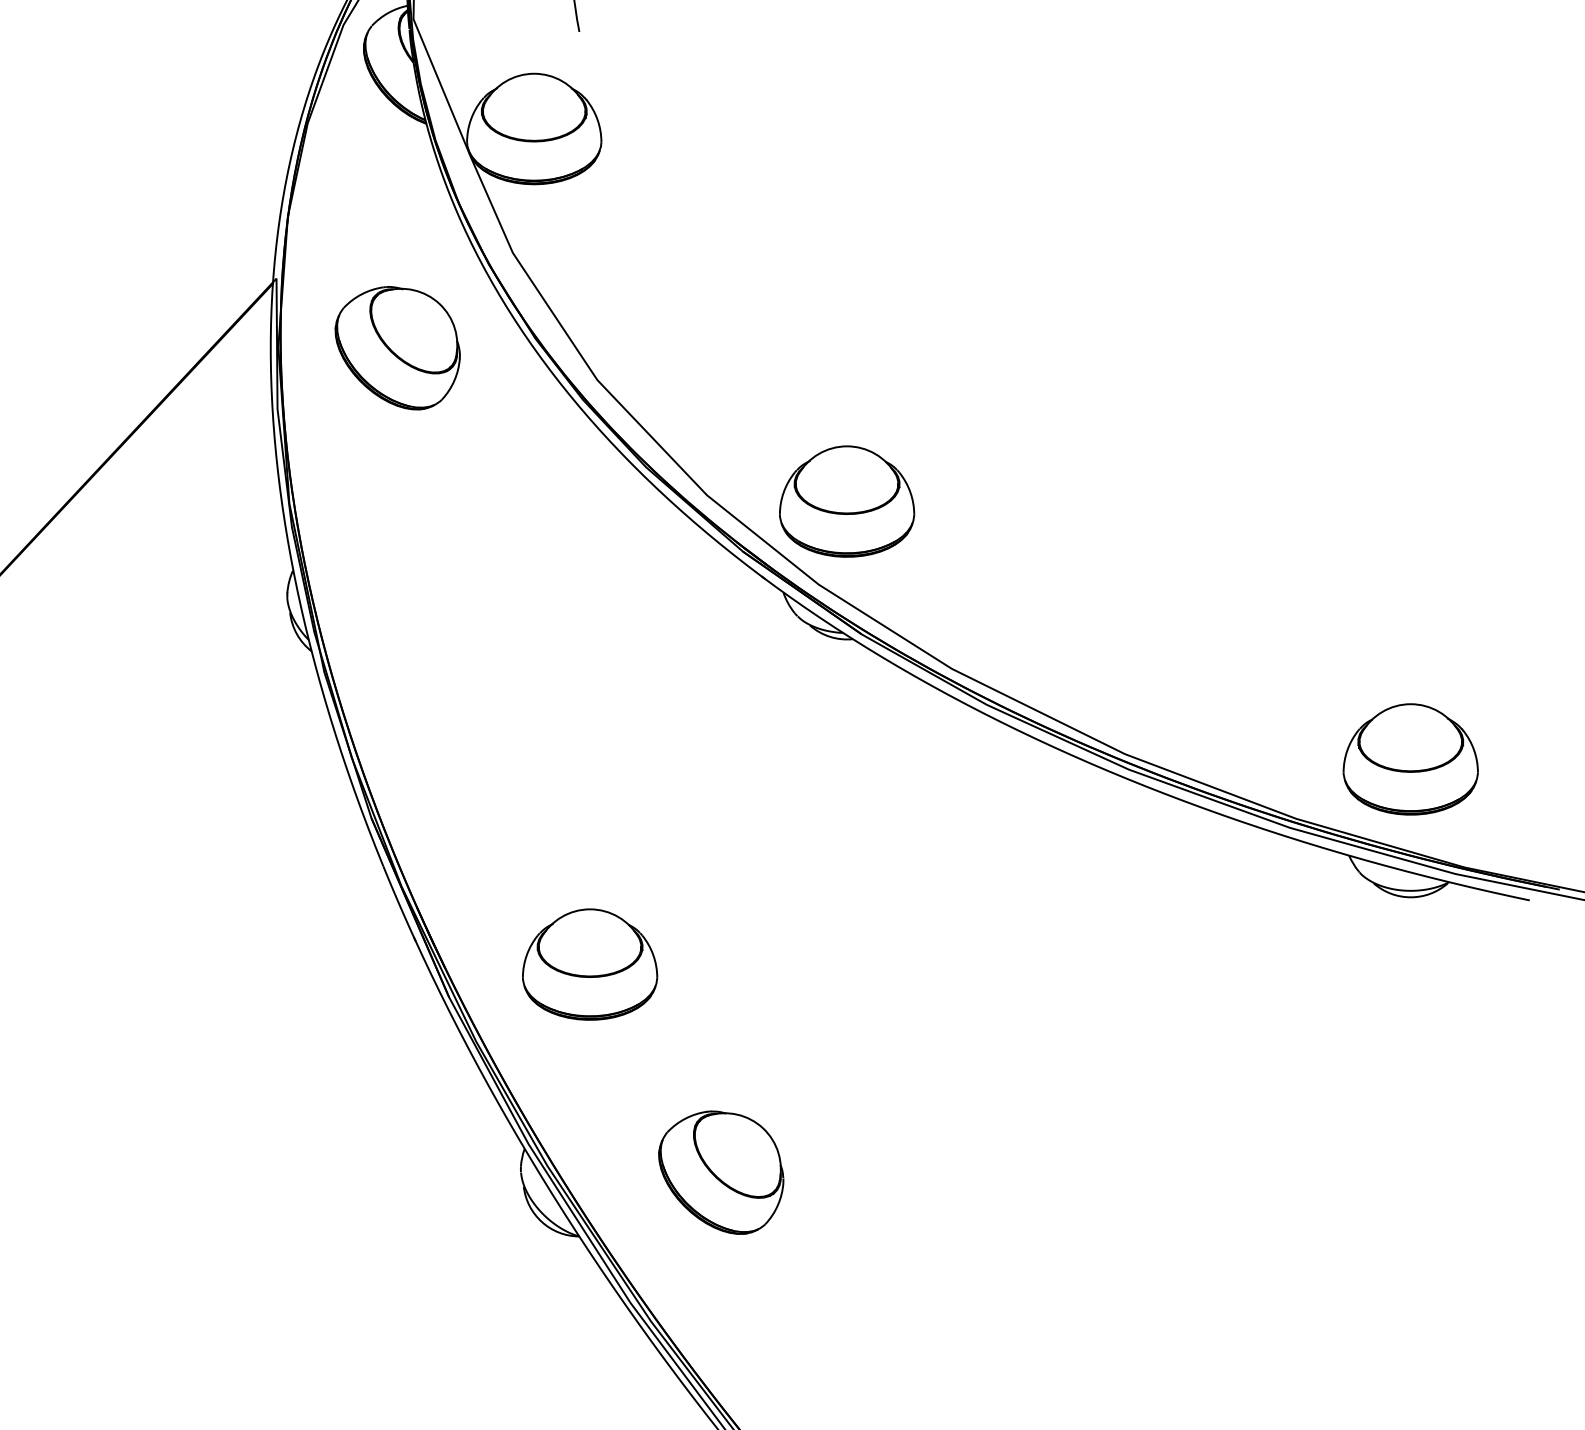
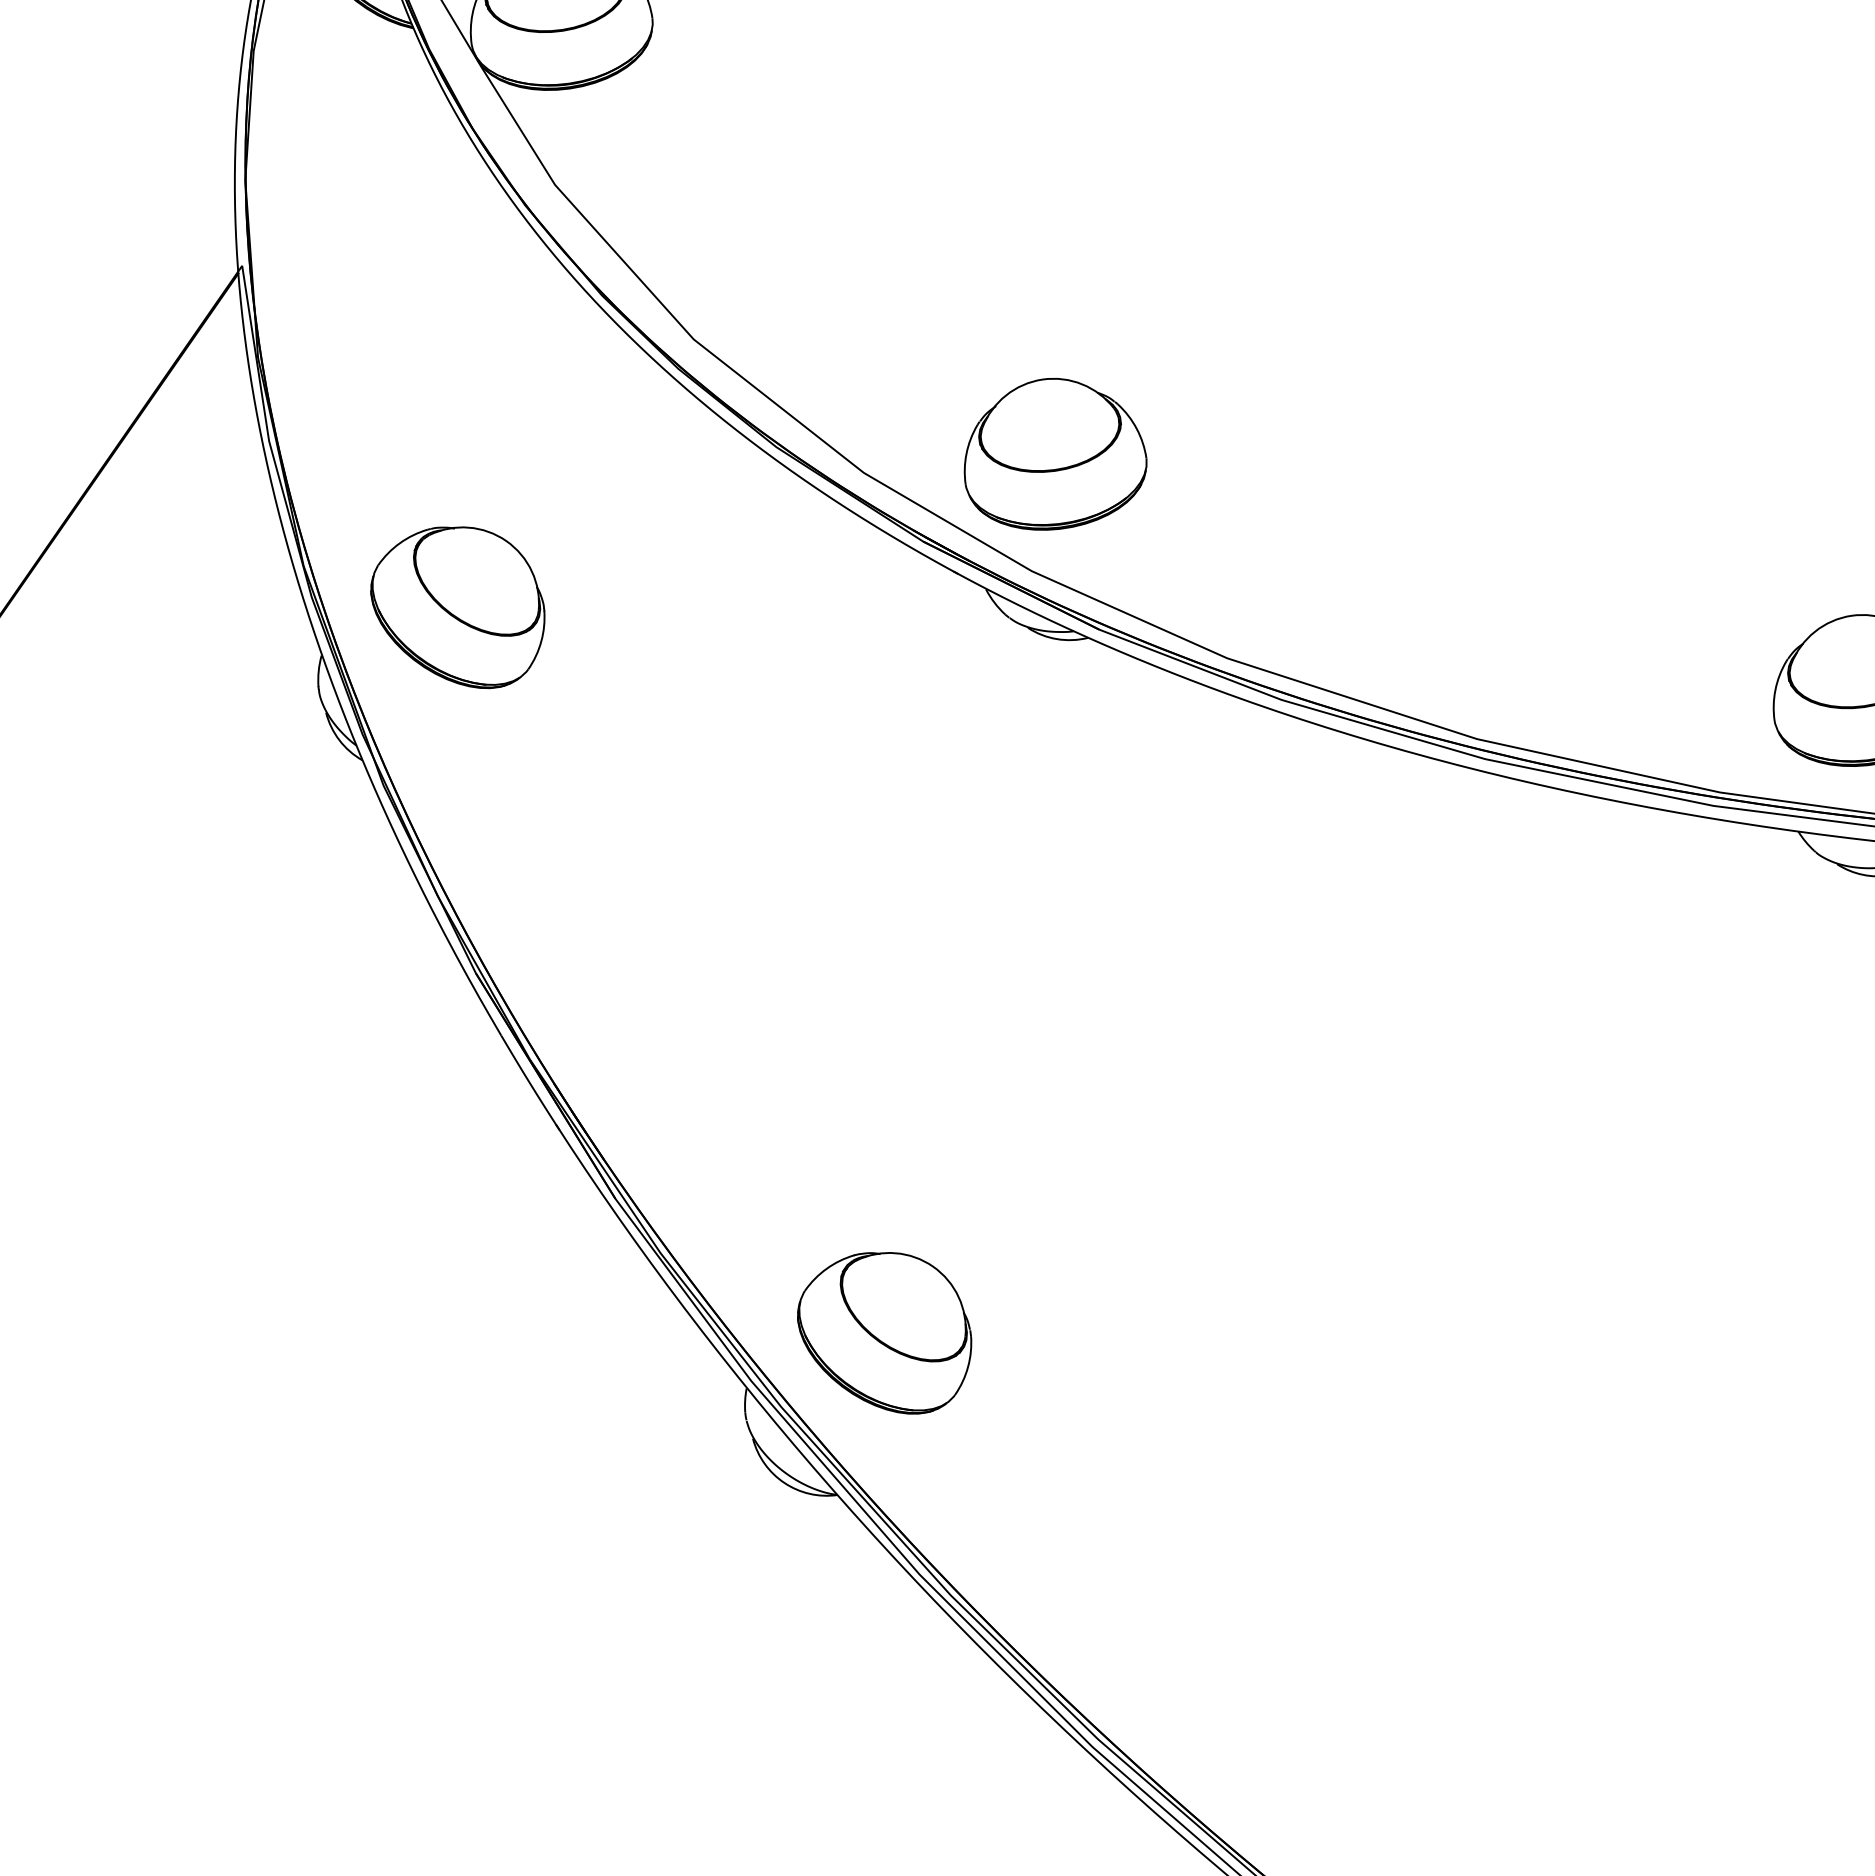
part: (397, 348) -> (458, 609), moved
part: (590, 964) -> (799, 1126), removed
part: (721, 1172) -> (885, 1334), moved

